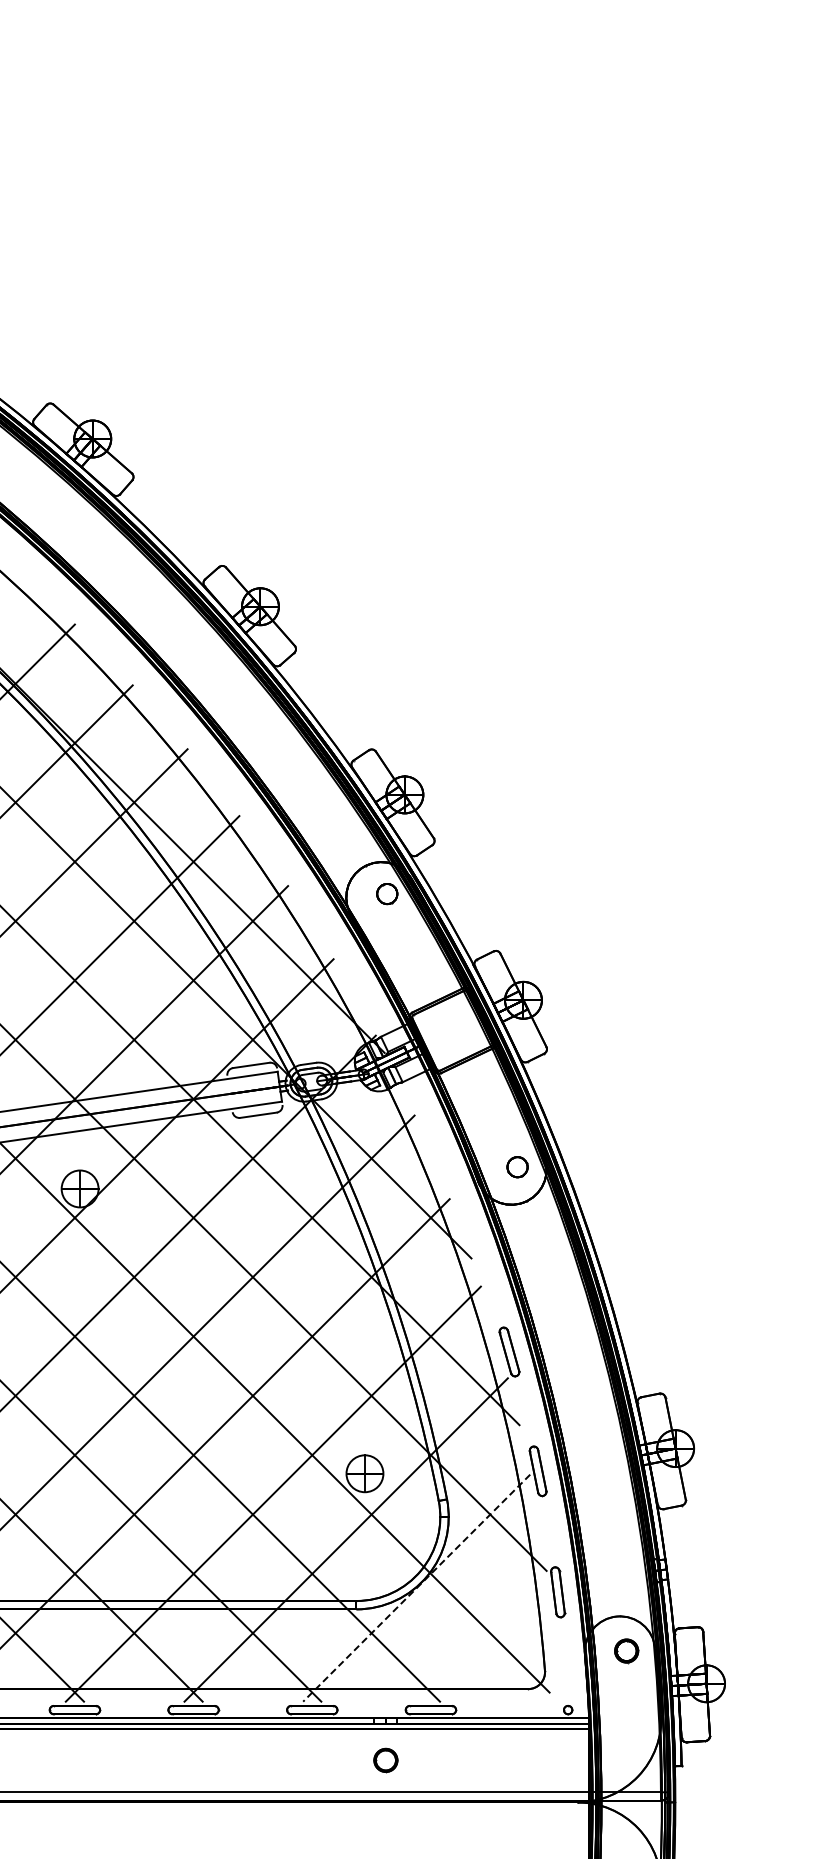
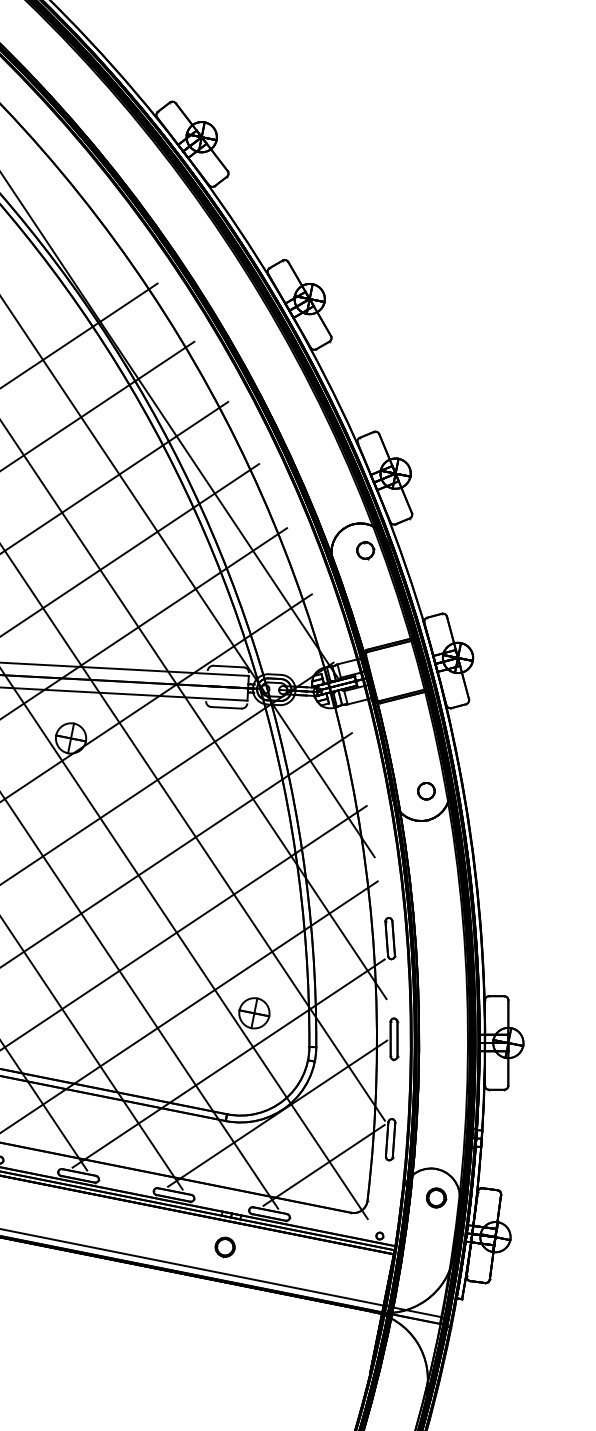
line: (416, 1588) -> (277, 1113), dashed -> solid
line: (484, 1638) -> (324, 1165), added

